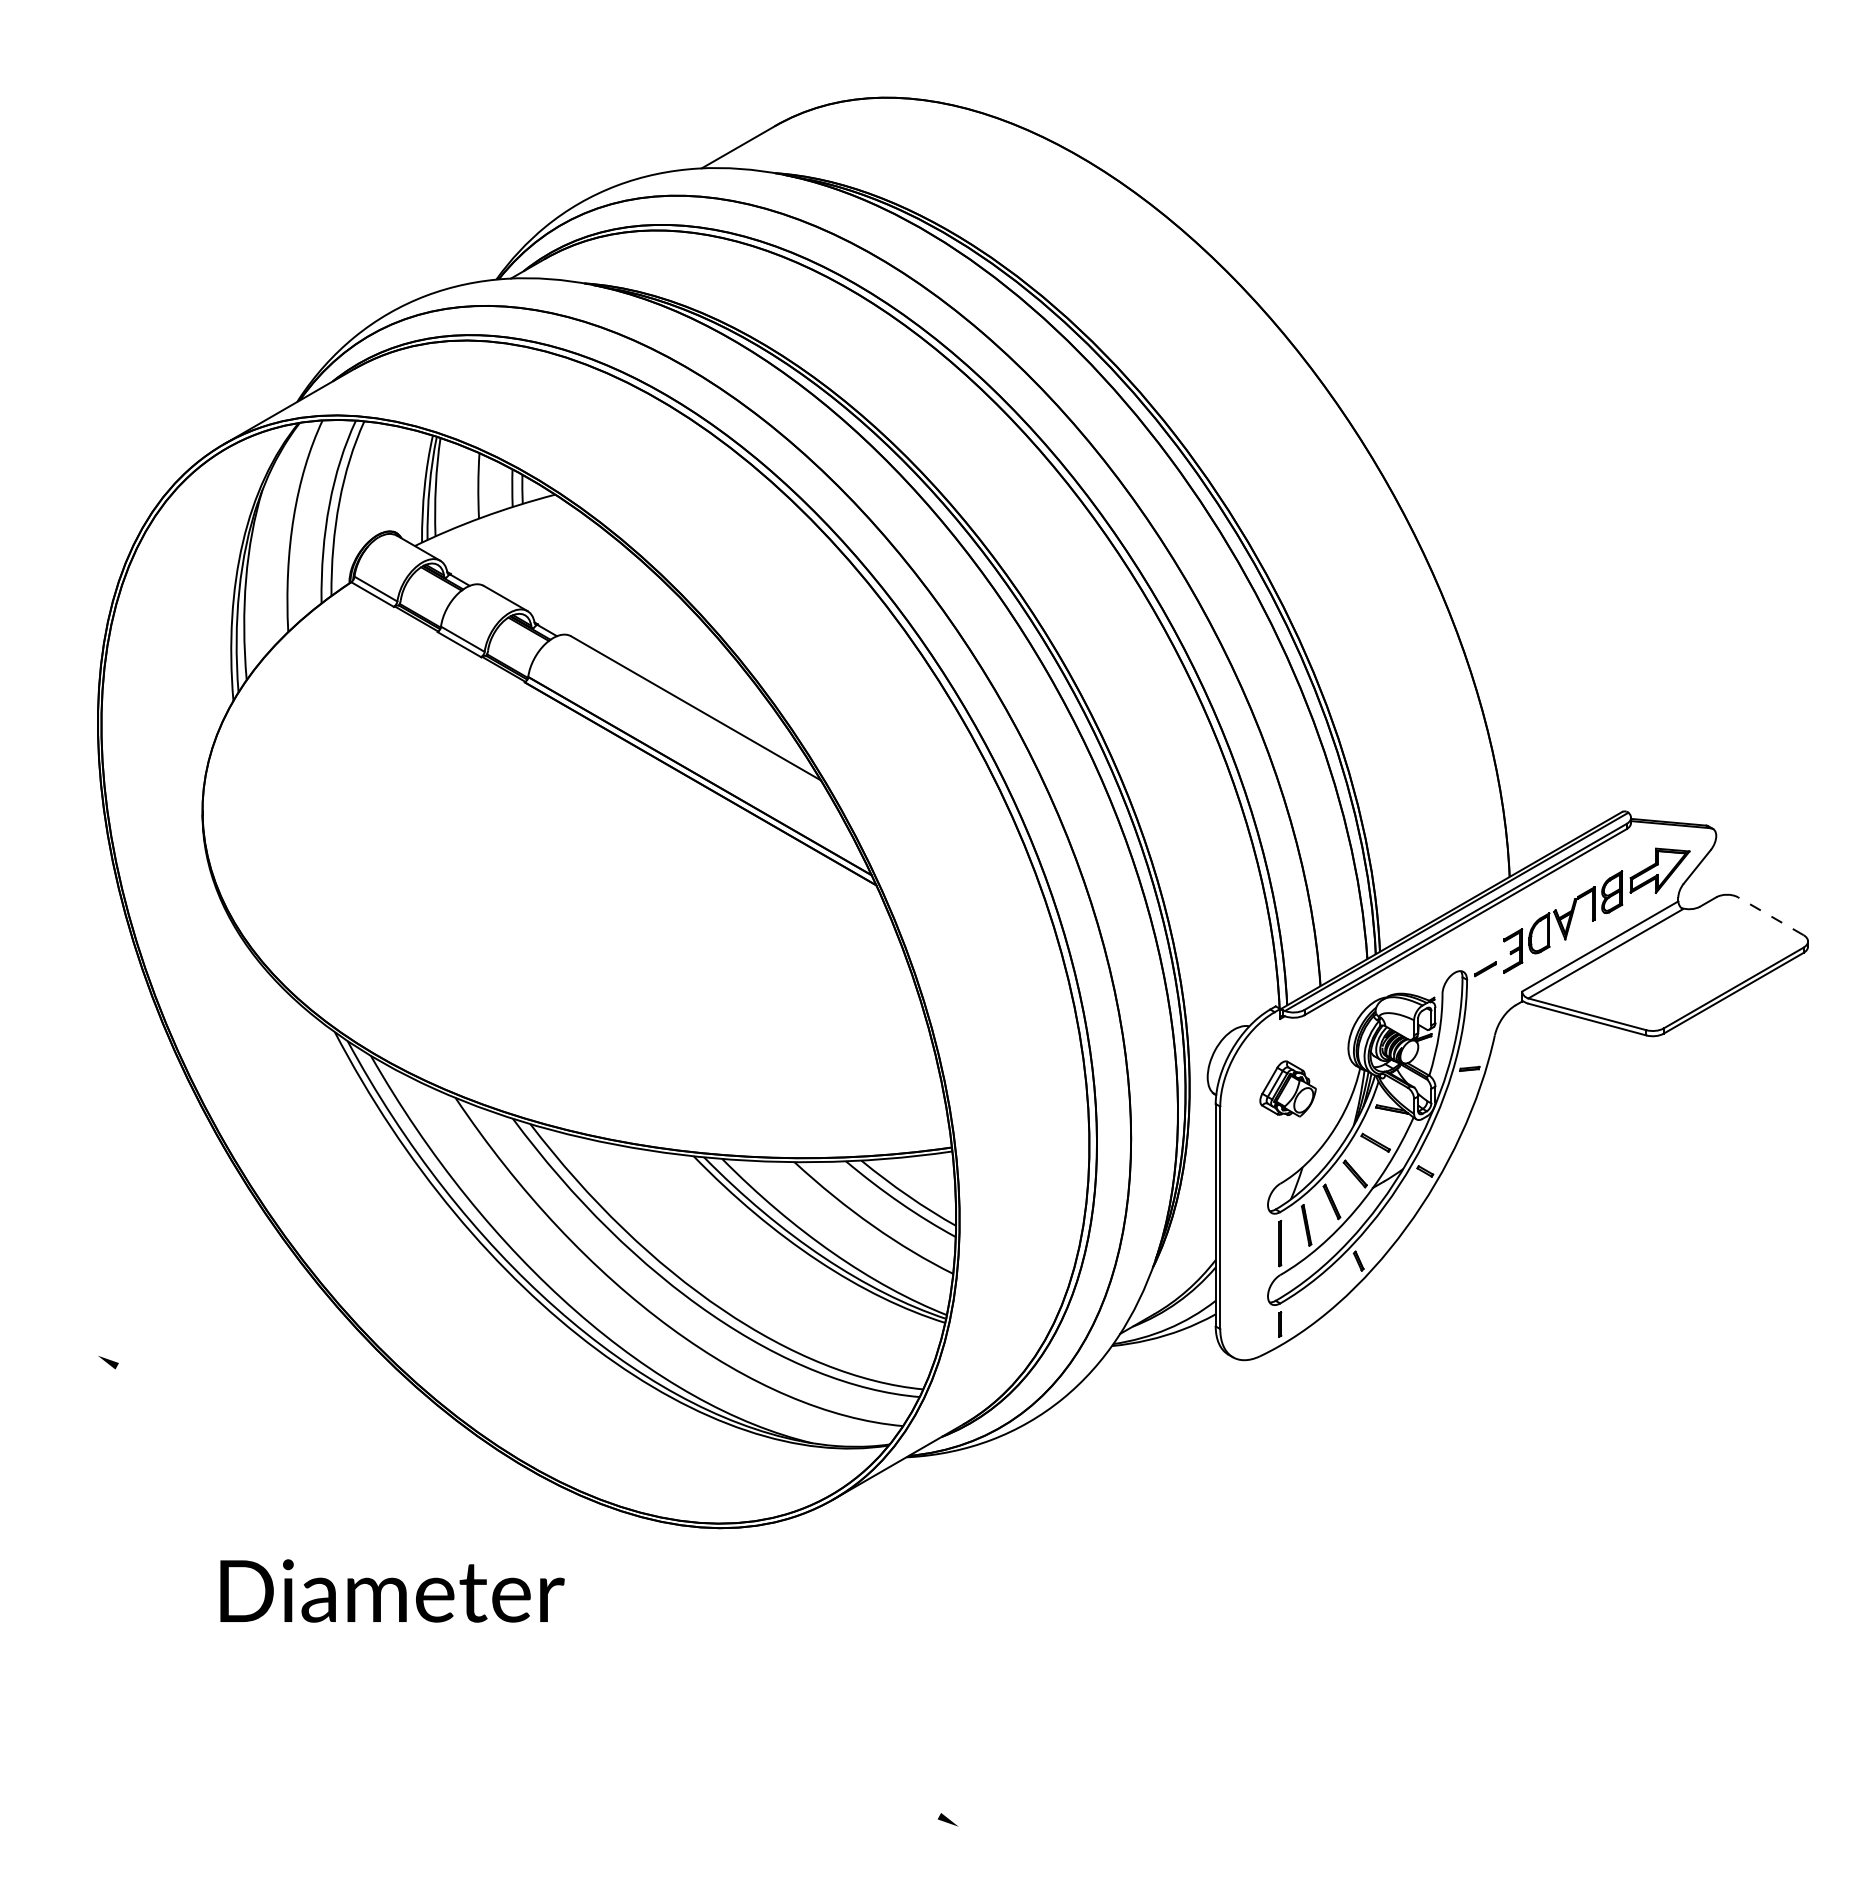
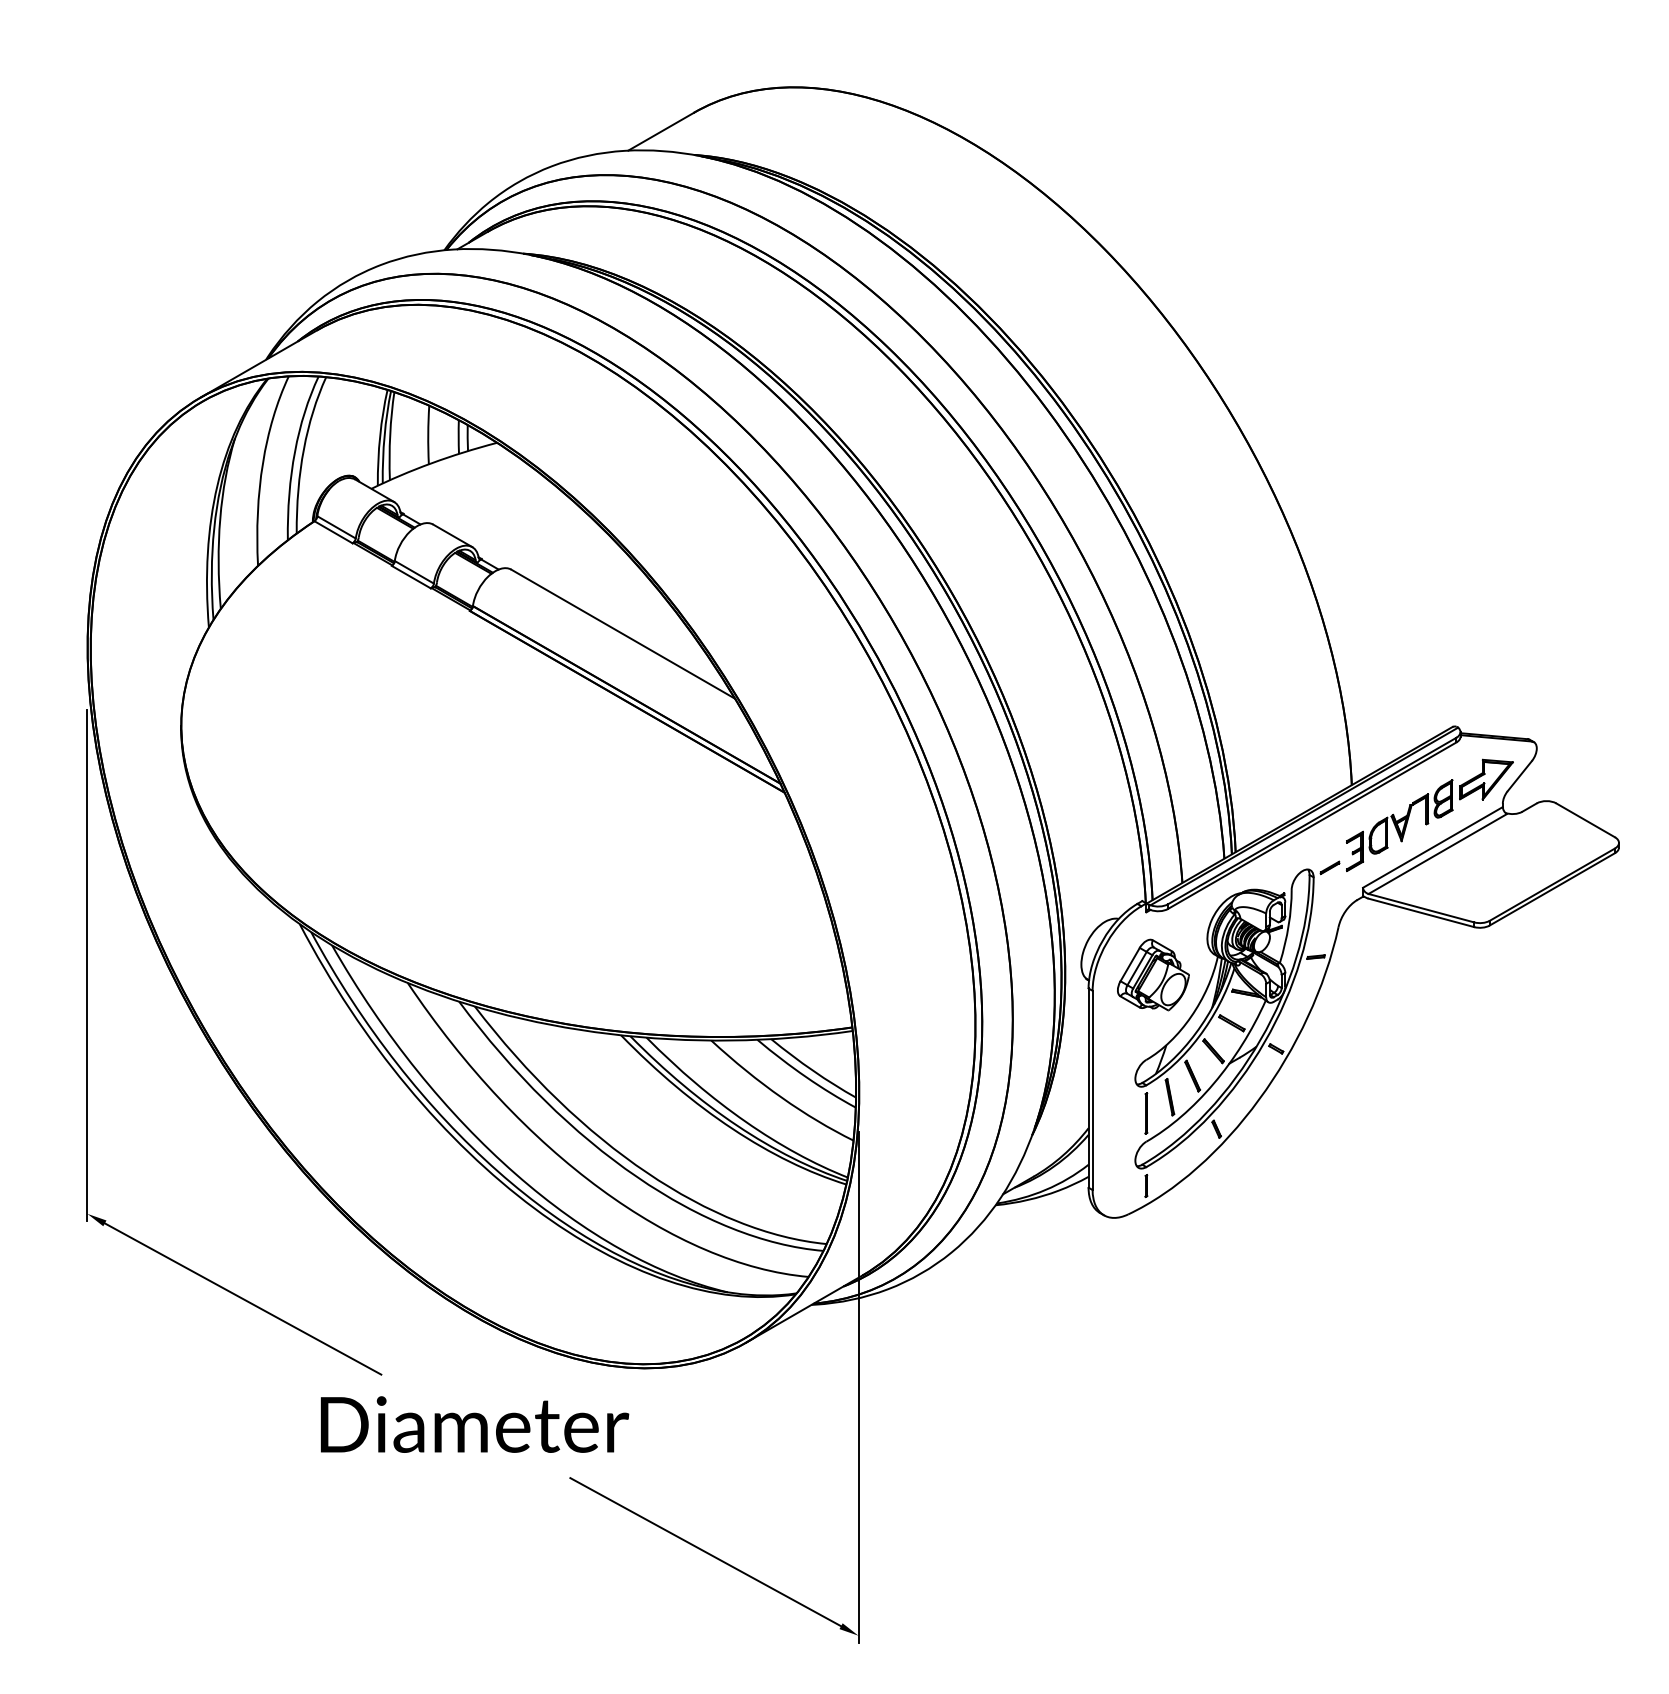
line: (1770, 916) -> (1585, 820), dashed -> solid
line: (97, 1078) -> (87, 965), added
part: (1287, 1088) -> (1152, 974), size x1.43
line: (271, 1450) -> (243, 1298), added
line: (958, 1549) -> (858, 1387), added
text: (392, 1590) -> (474, 1424), moved
line: (788, 1733) -> (705, 1552), added

